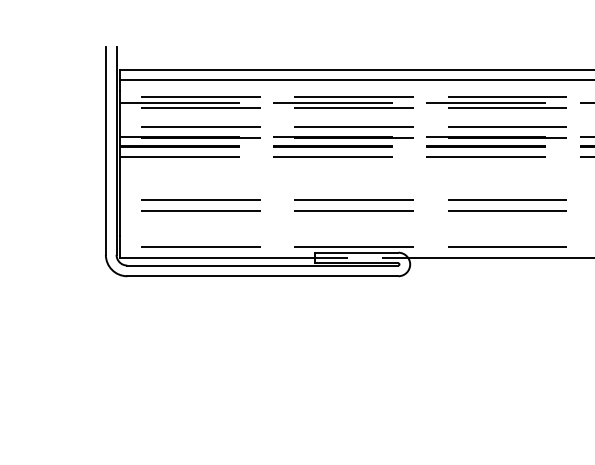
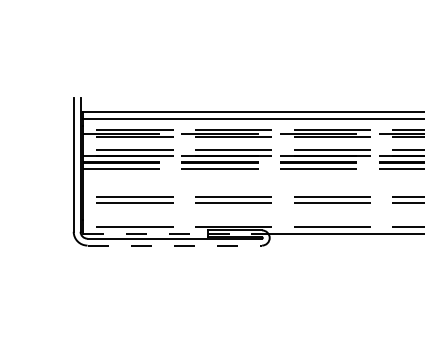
line: (217, 257) -> (145, 233), solid -> dashed
line: (263, 276) -> (175, 245), solid -> dashed

